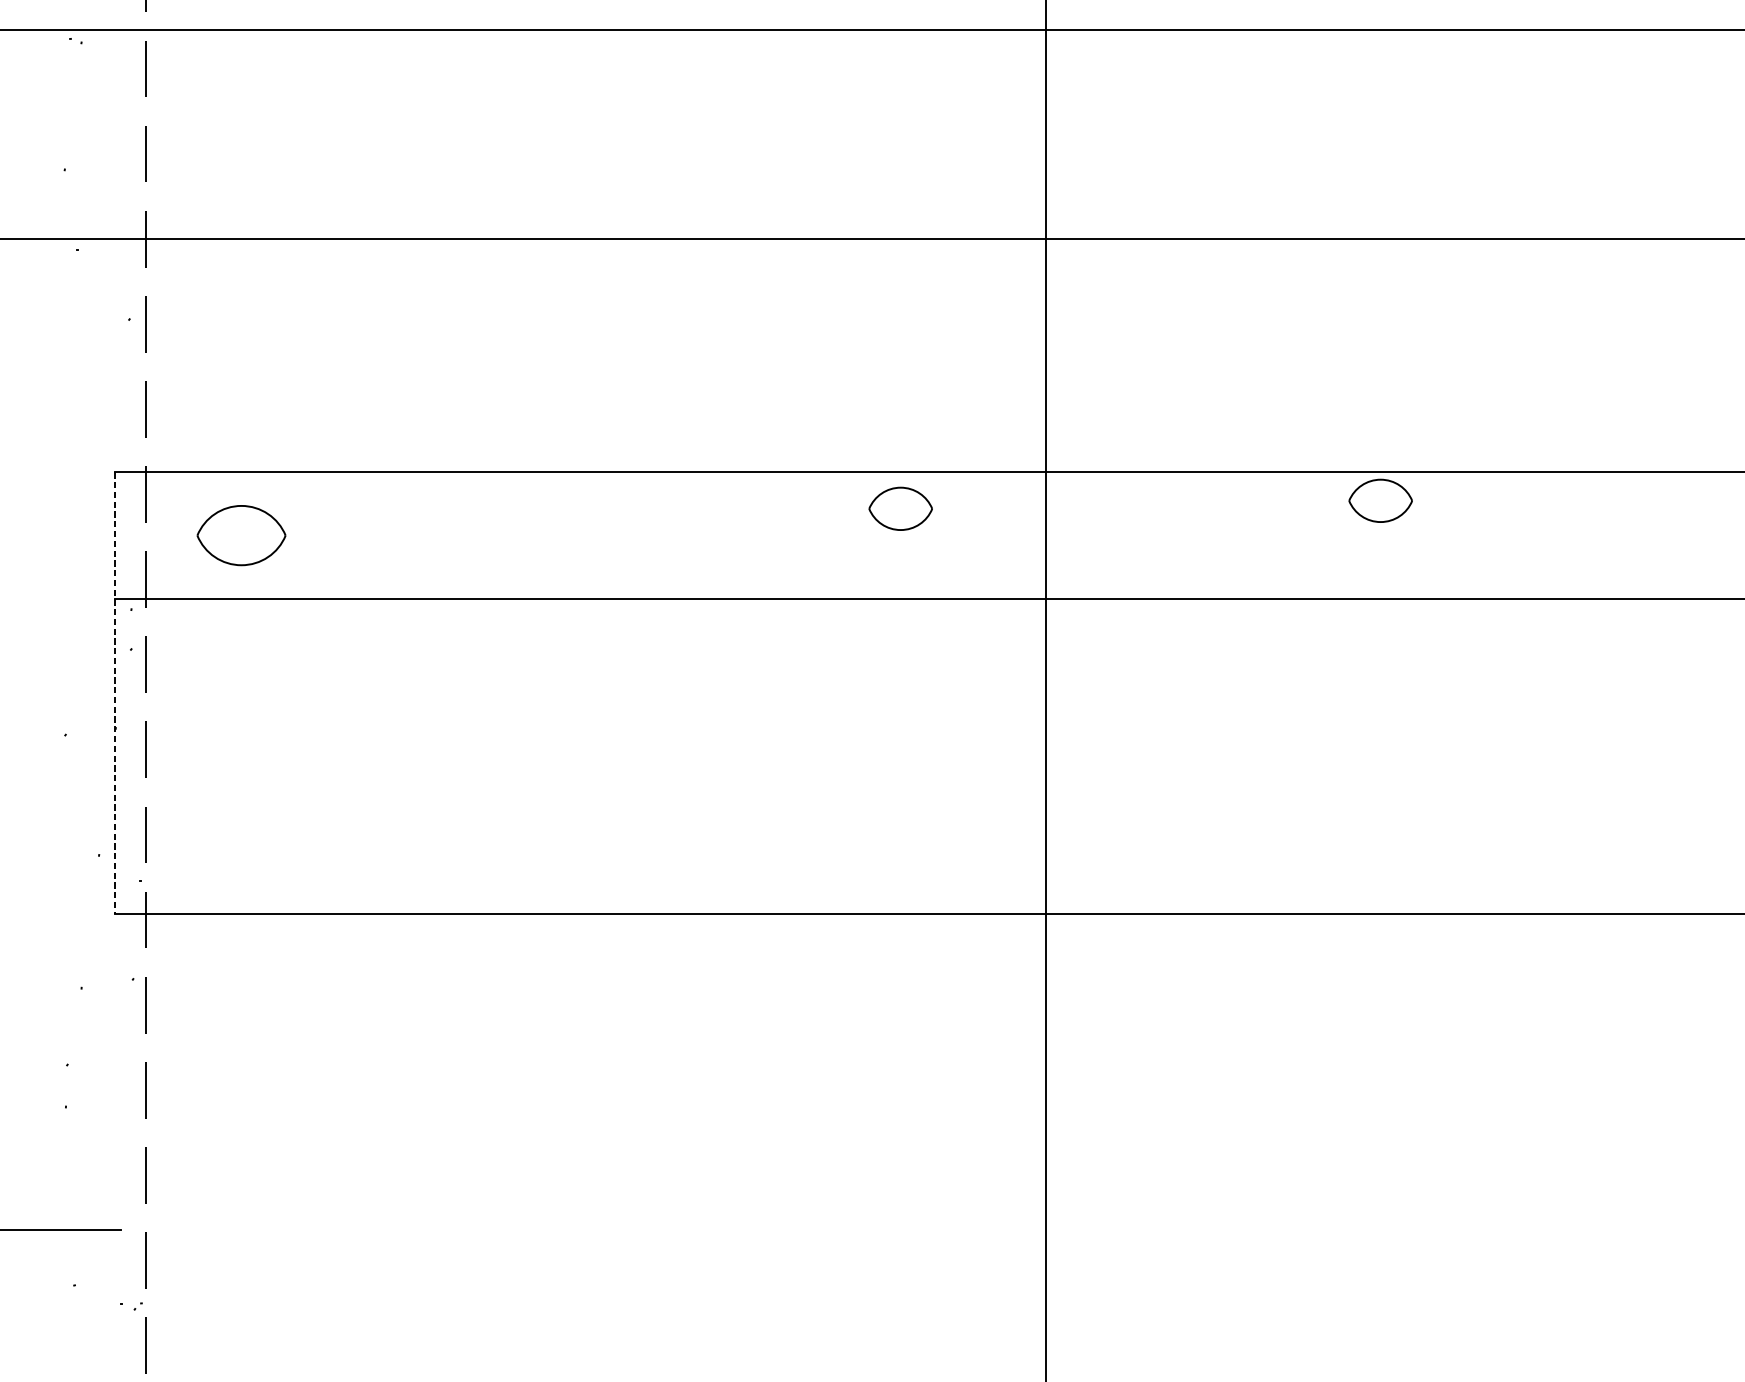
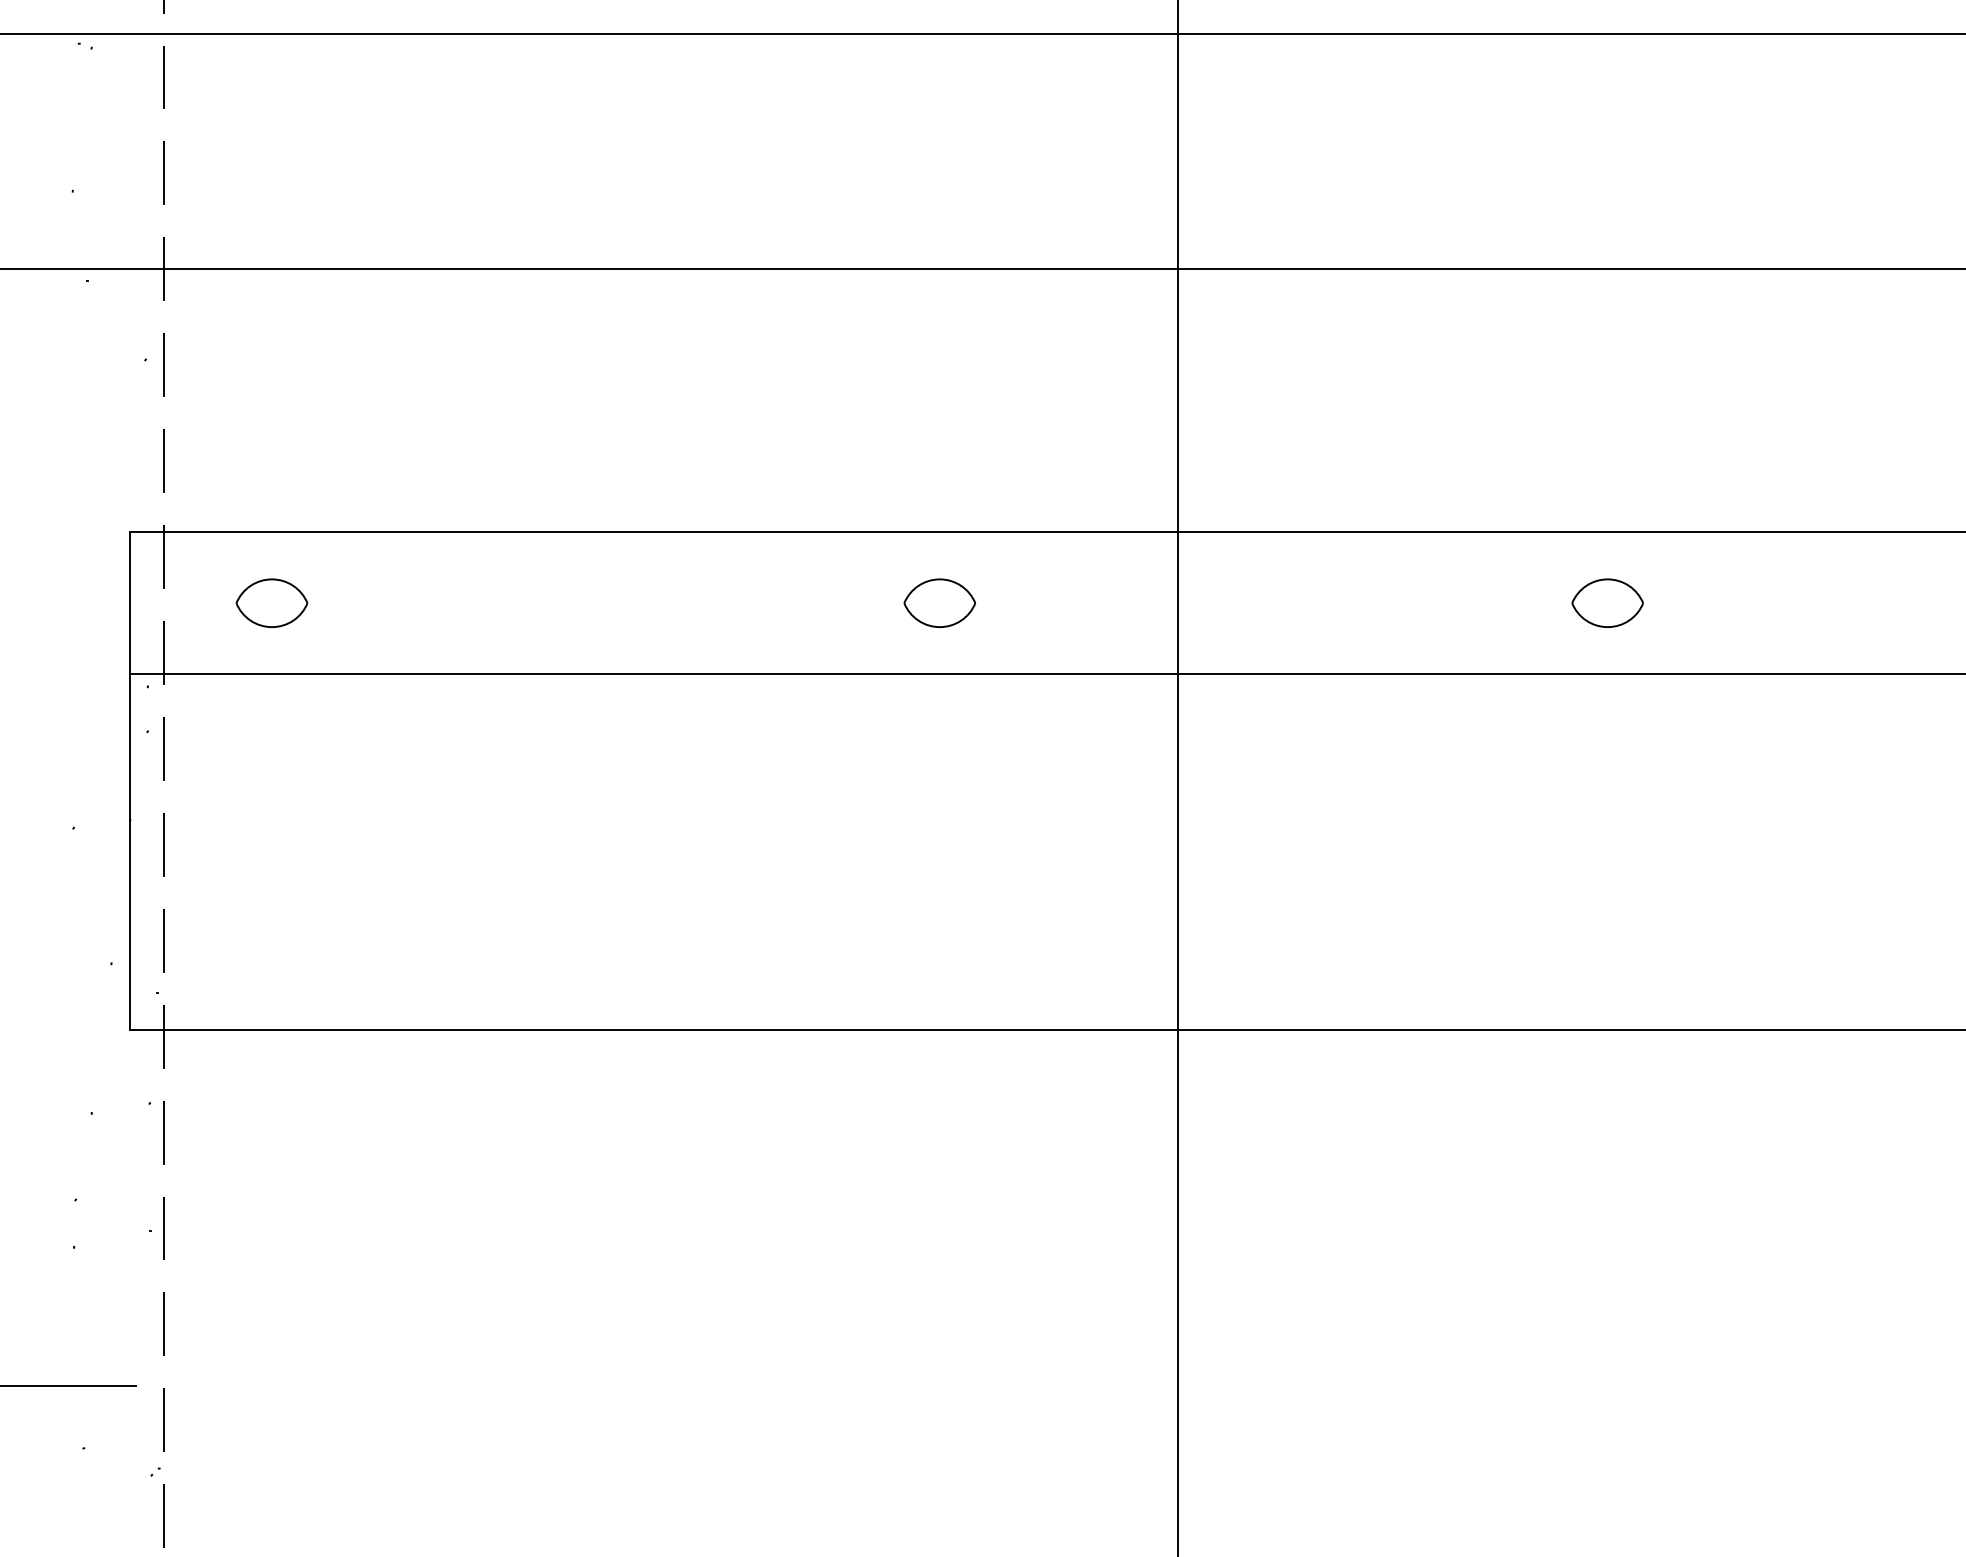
part: (1380, 500) -> (1607, 602), moved
part: (900, 508) -> (939, 602), moved
part: (241, 534) -> (271, 602), size x0.71
line: (115, 692) -> (129, 780), dashed -> solid

